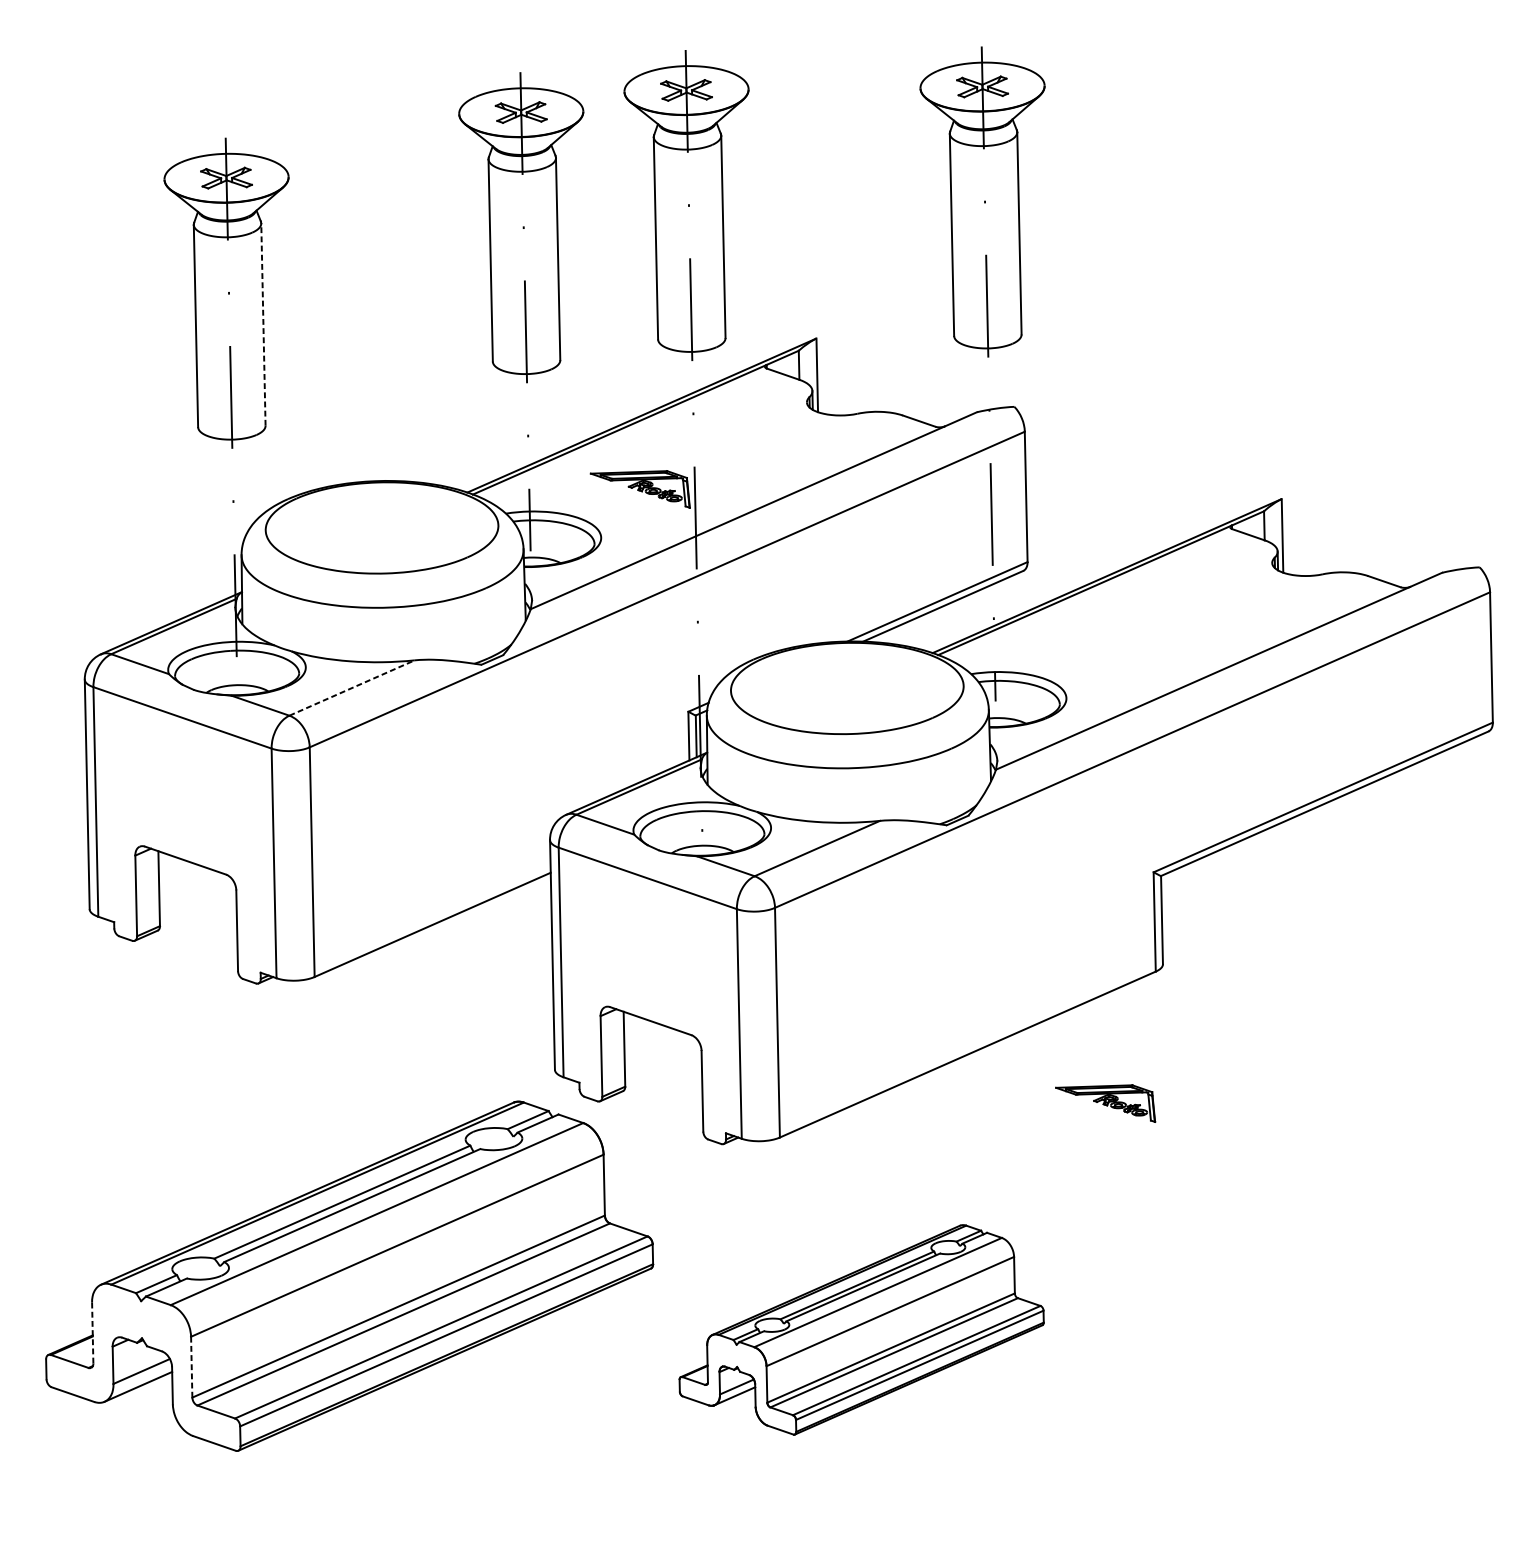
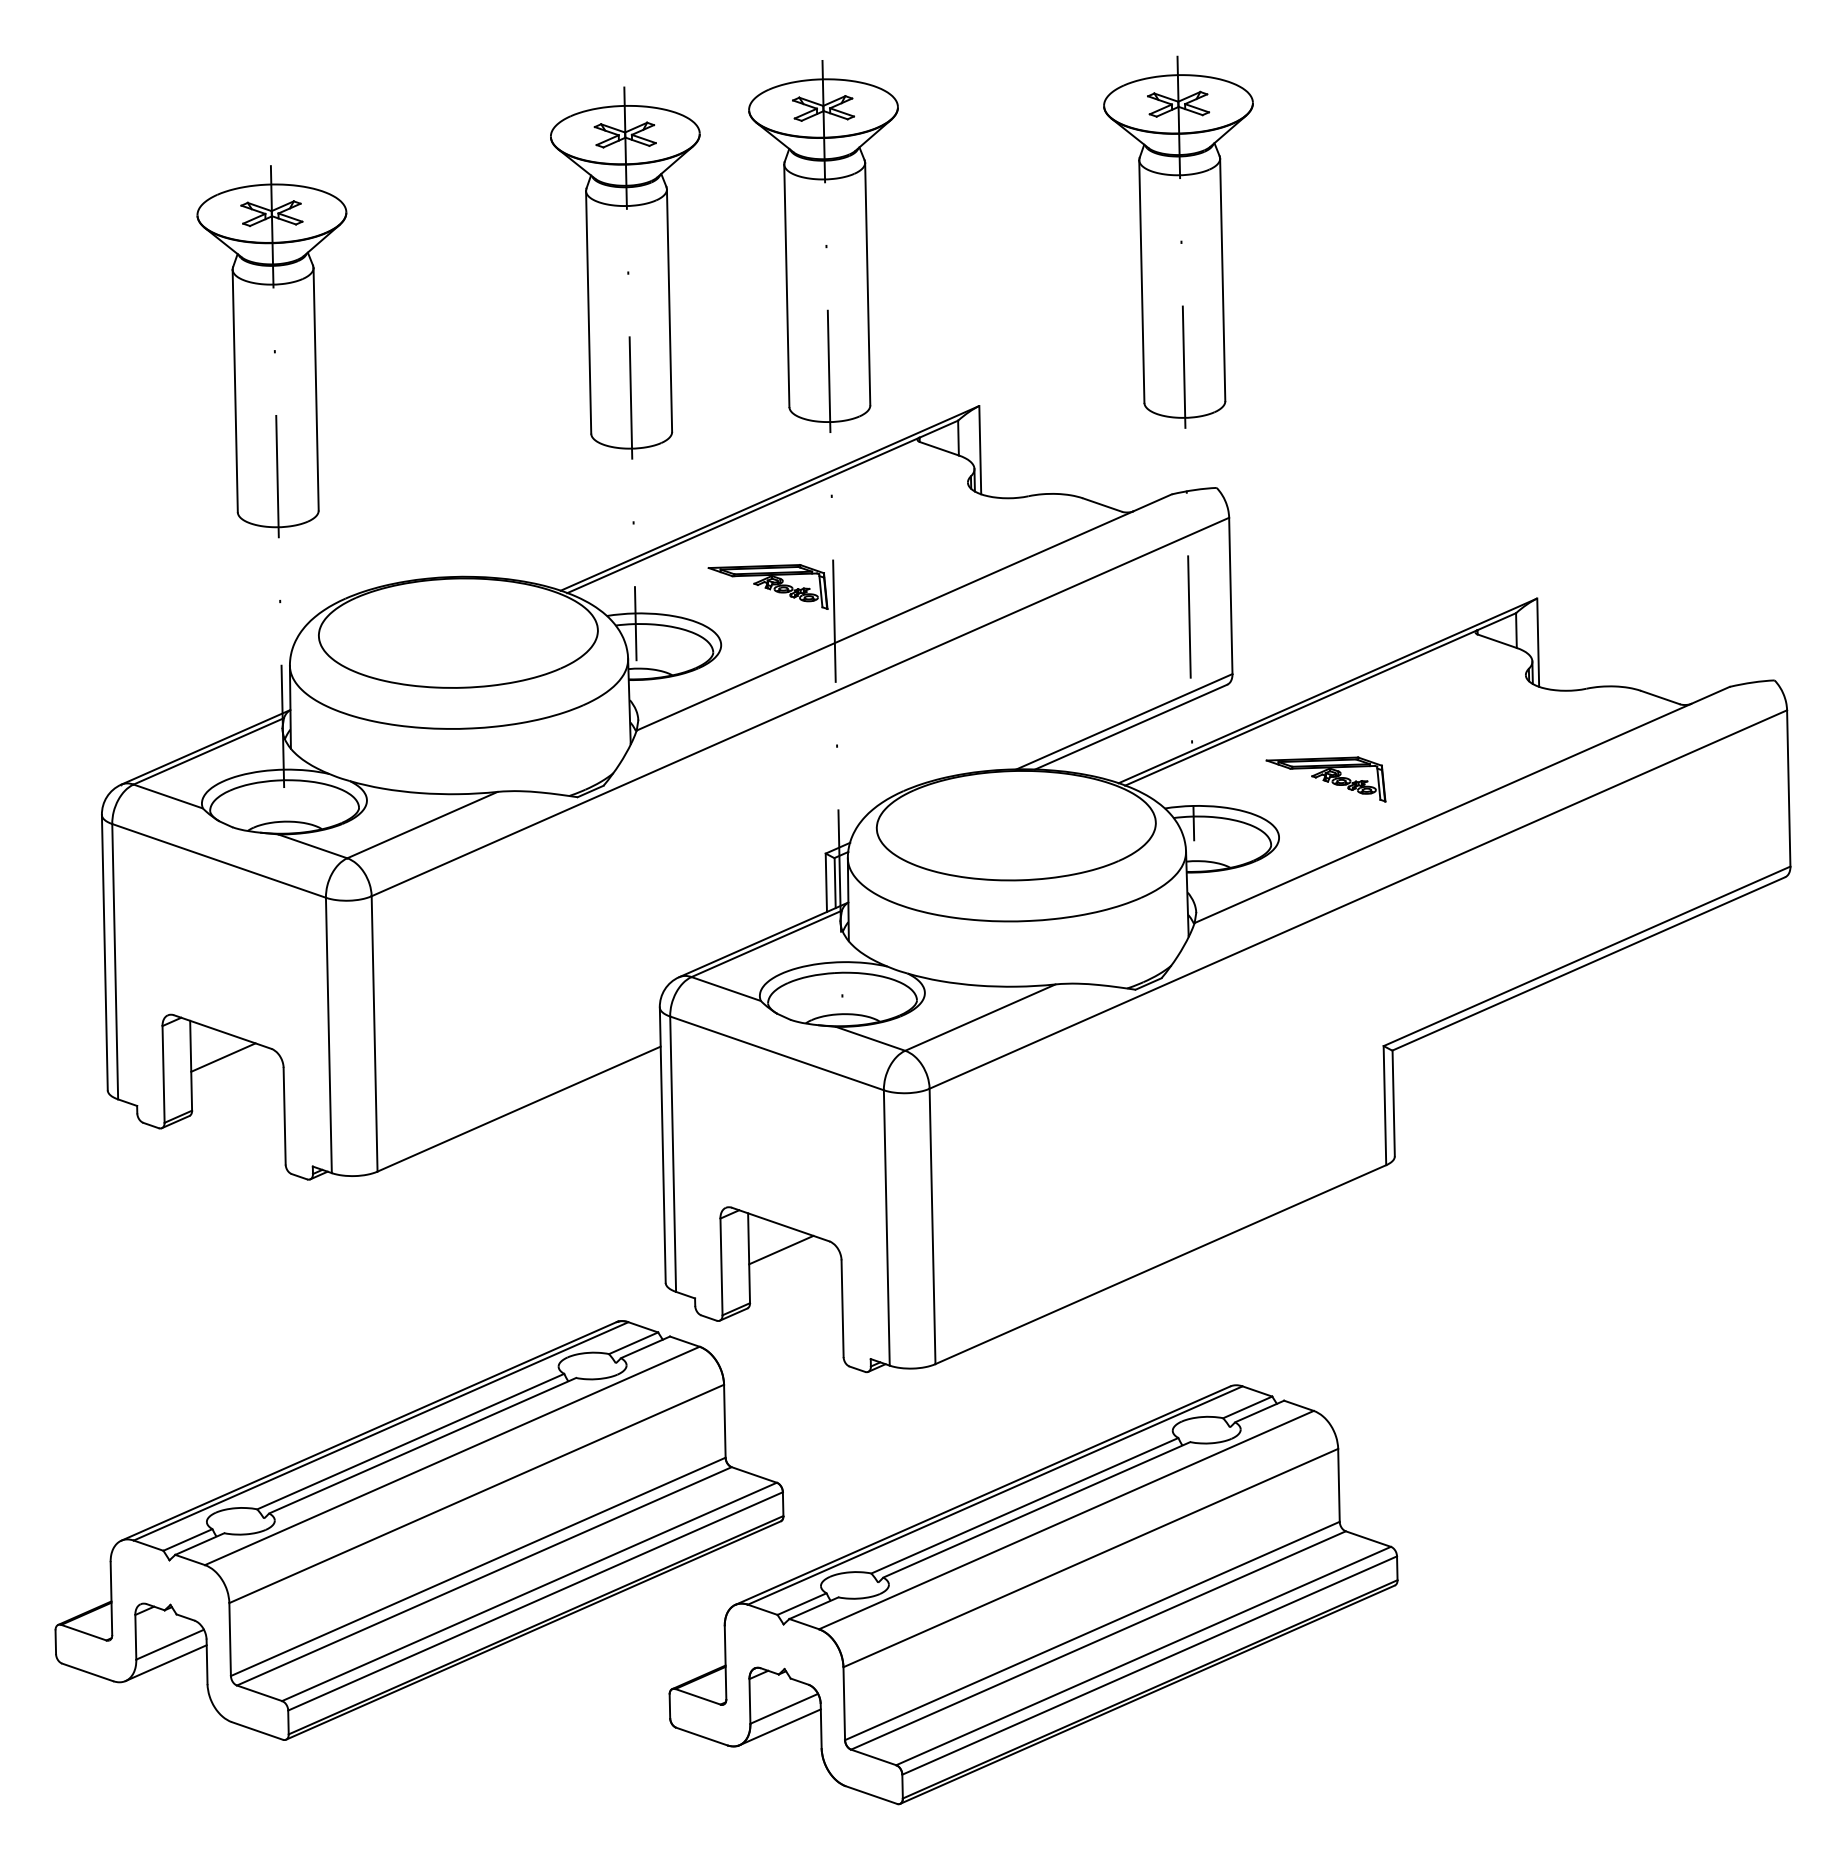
line: (263, 323) -> (316, 388), dashed -> solid
line: (352, 687) -> (422, 824), dashed -> solid
line: (186, 881) -> (223, 1057), added
line: (651, 1041) -> (781, 1249), added
part: (1105, 1103) -> (1325, 779), moved
part: (861, 1329) -> (1033, 1594), size x1.67
line: (92, 1333) -> (111, 1599), dashed -> solid
line: (192, 1367) -> (230, 1640), dashed -> solid

